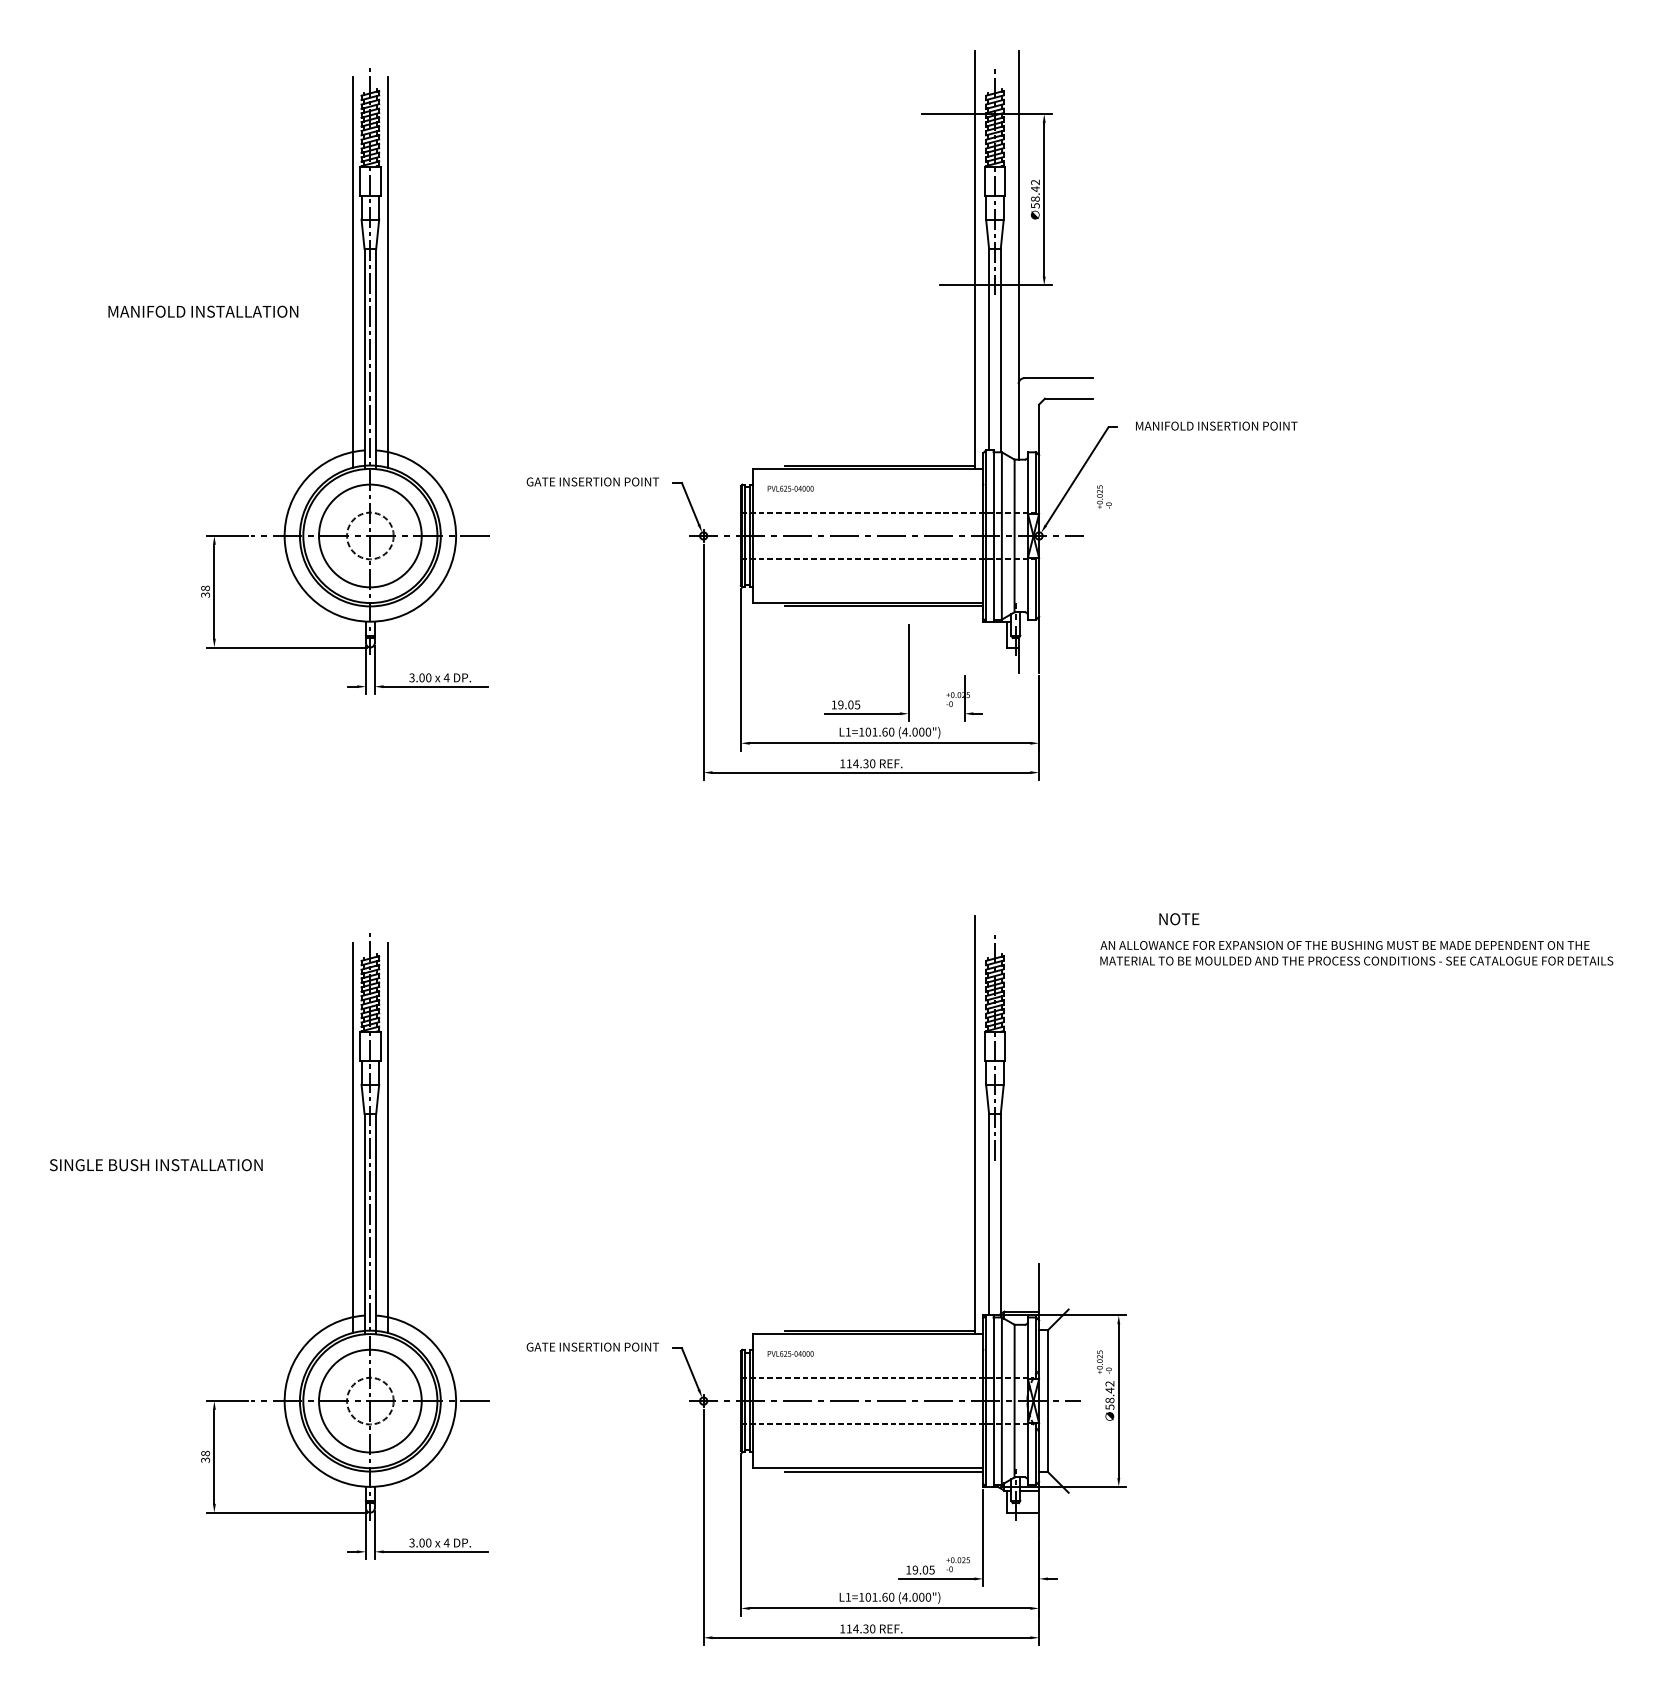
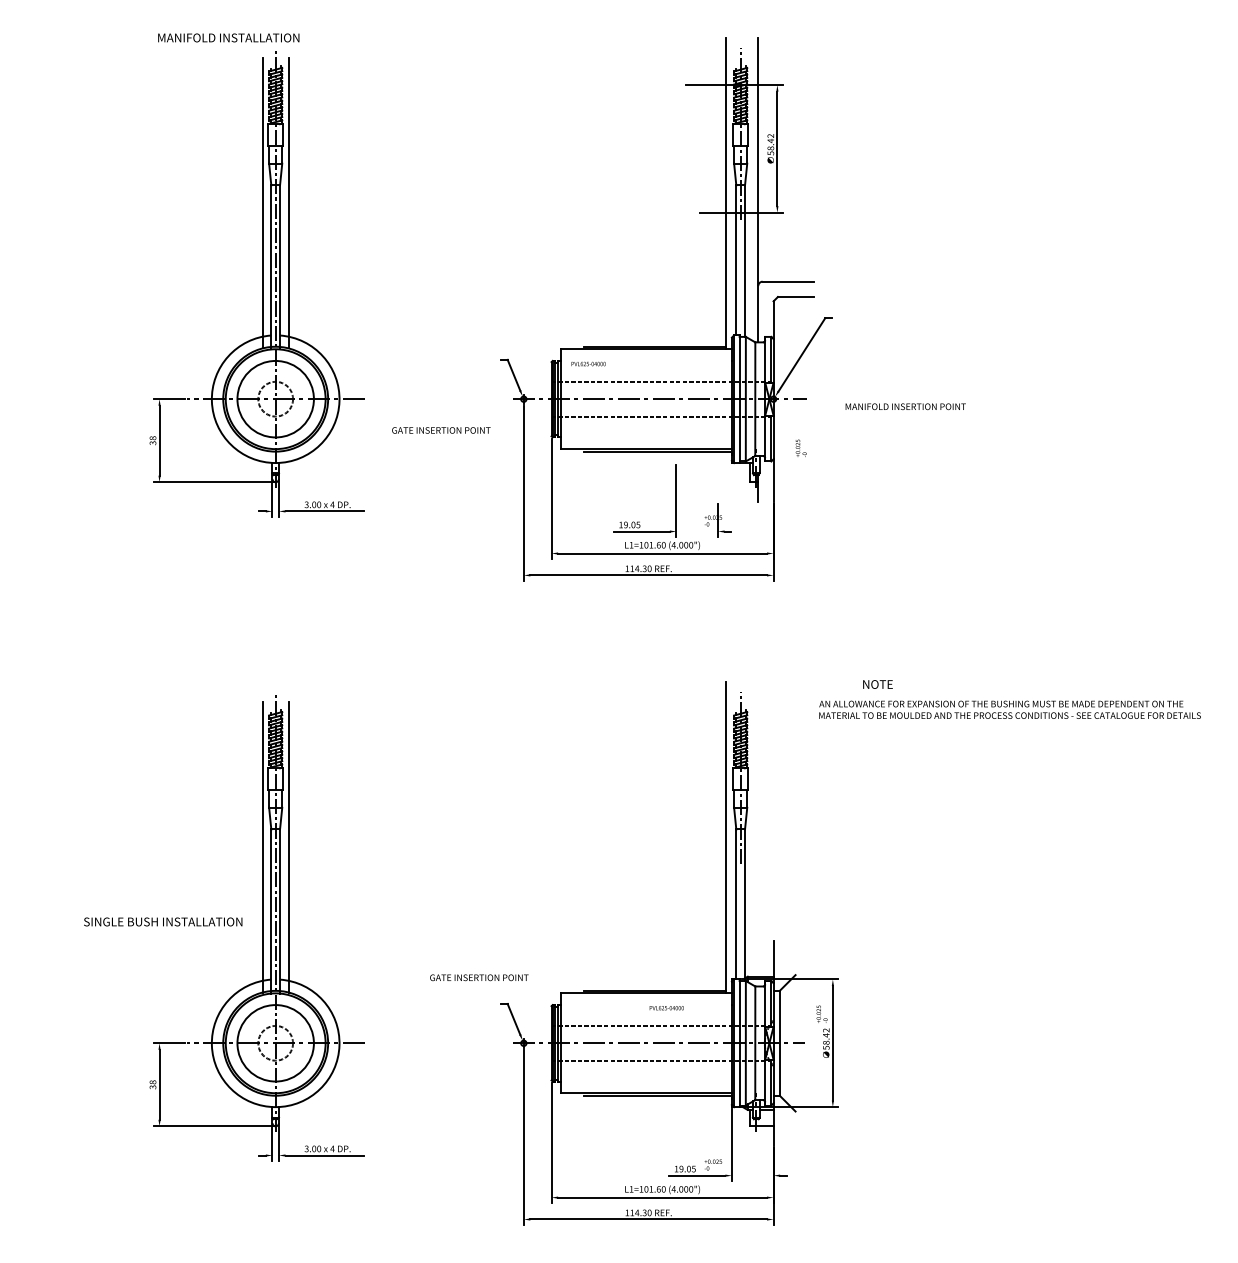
text: (203, 311) -> (228, 37), moved
text: (1216, 425) -> (905, 406), moved
text: (592, 481) -> (441, 430), moved
text: (1104, 496) -> (801, 447), moved
text: (156, 1165) -> (163, 922), moved
text: (592, 1346) -> (479, 977), moved
text: (790, 1353) -> (666, 1007), moved

